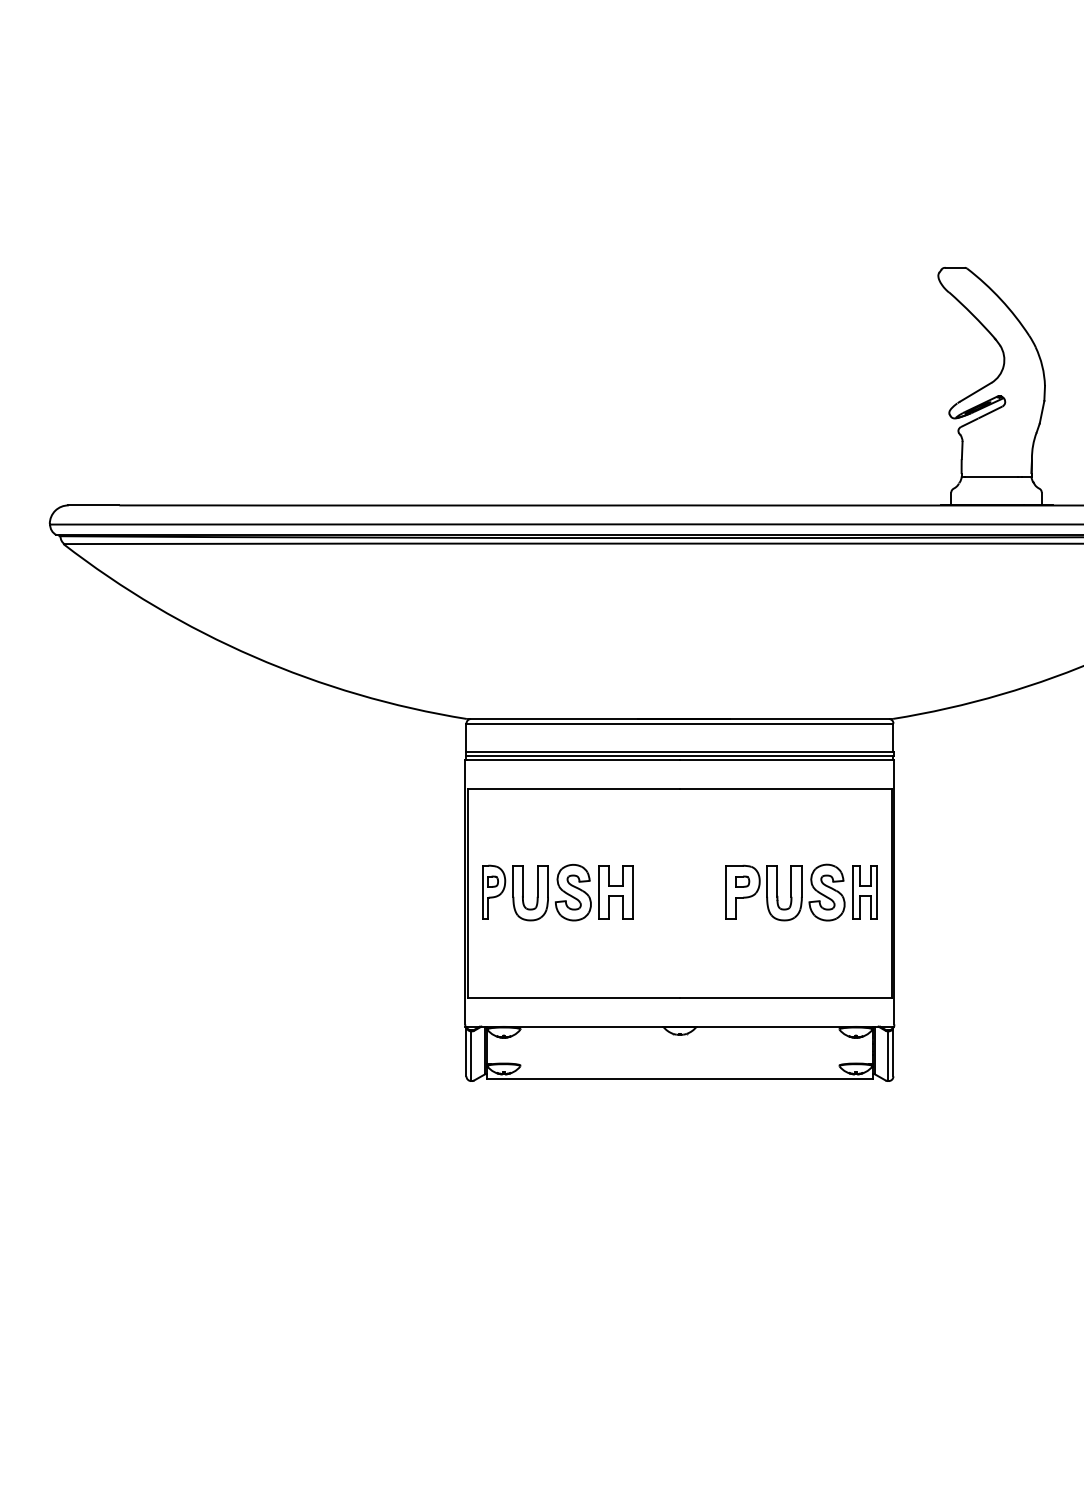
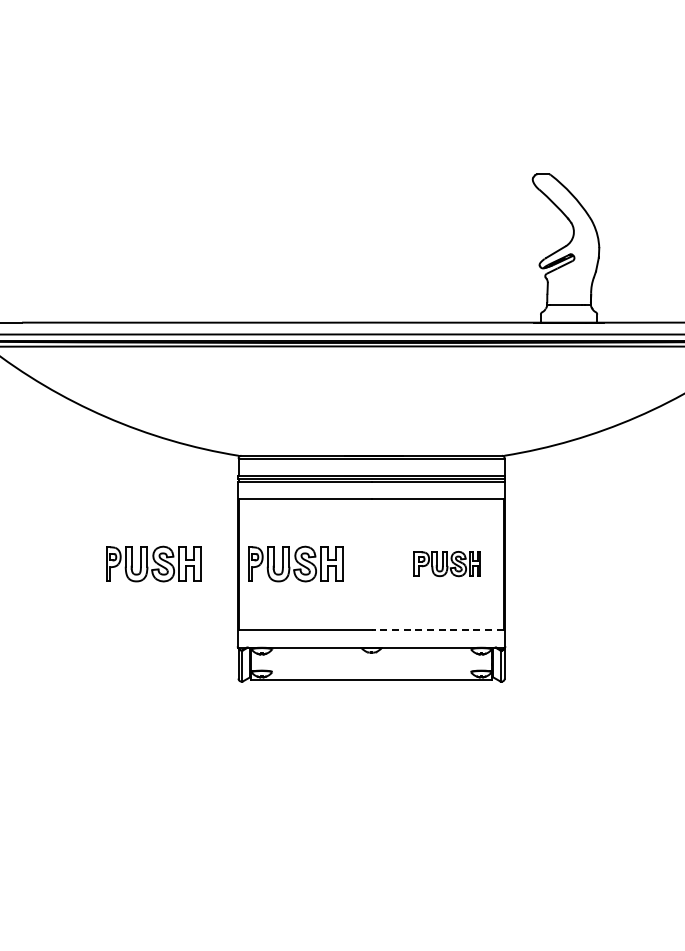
part: (330, 891) -> (153, 563), added
part: (800, 891) -> (446, 563), size x0.7
line: (785, 999) -> (437, 630), solid -> dashed

